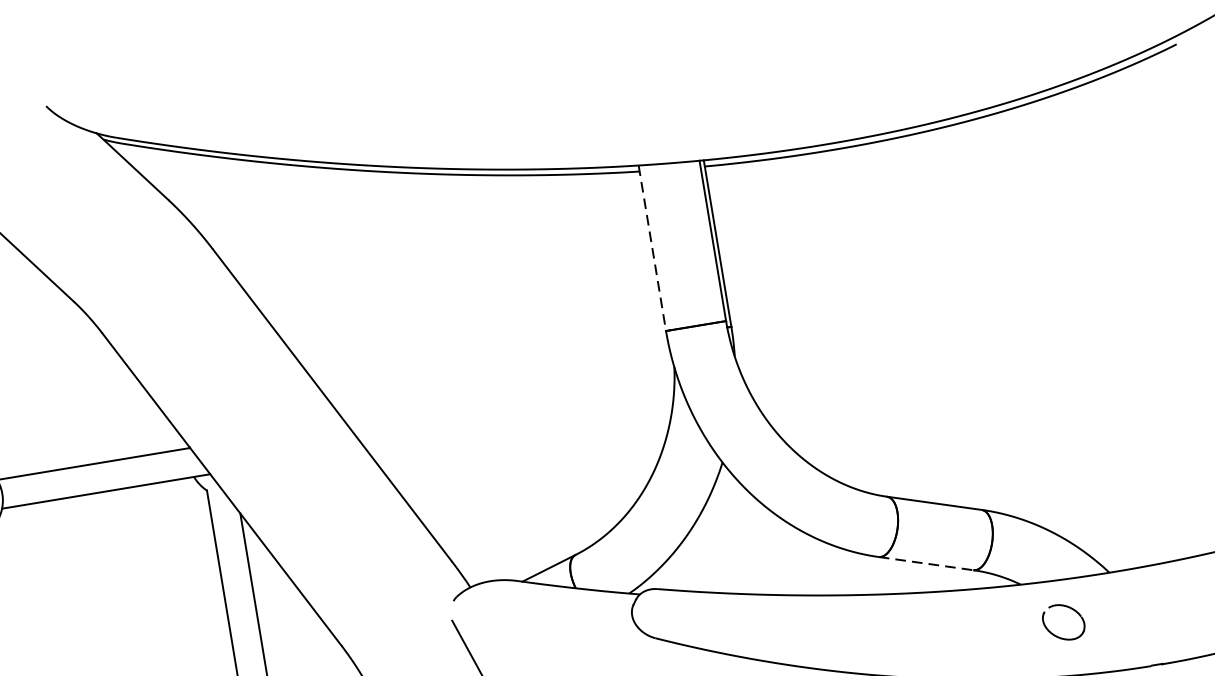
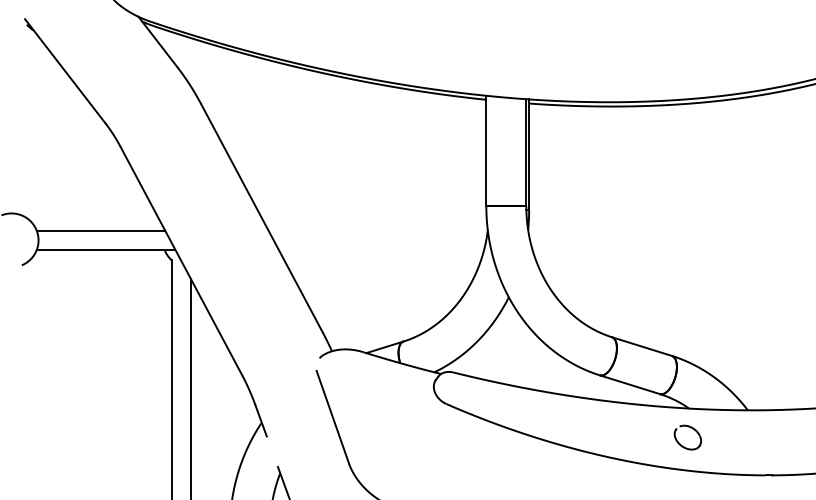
line: (652, 249) -> (486, 151), dashed -> solid
line: (926, 563) -> (630, 384), dashed -> solid
part: (1054, 633) -> (680, 443), moved

